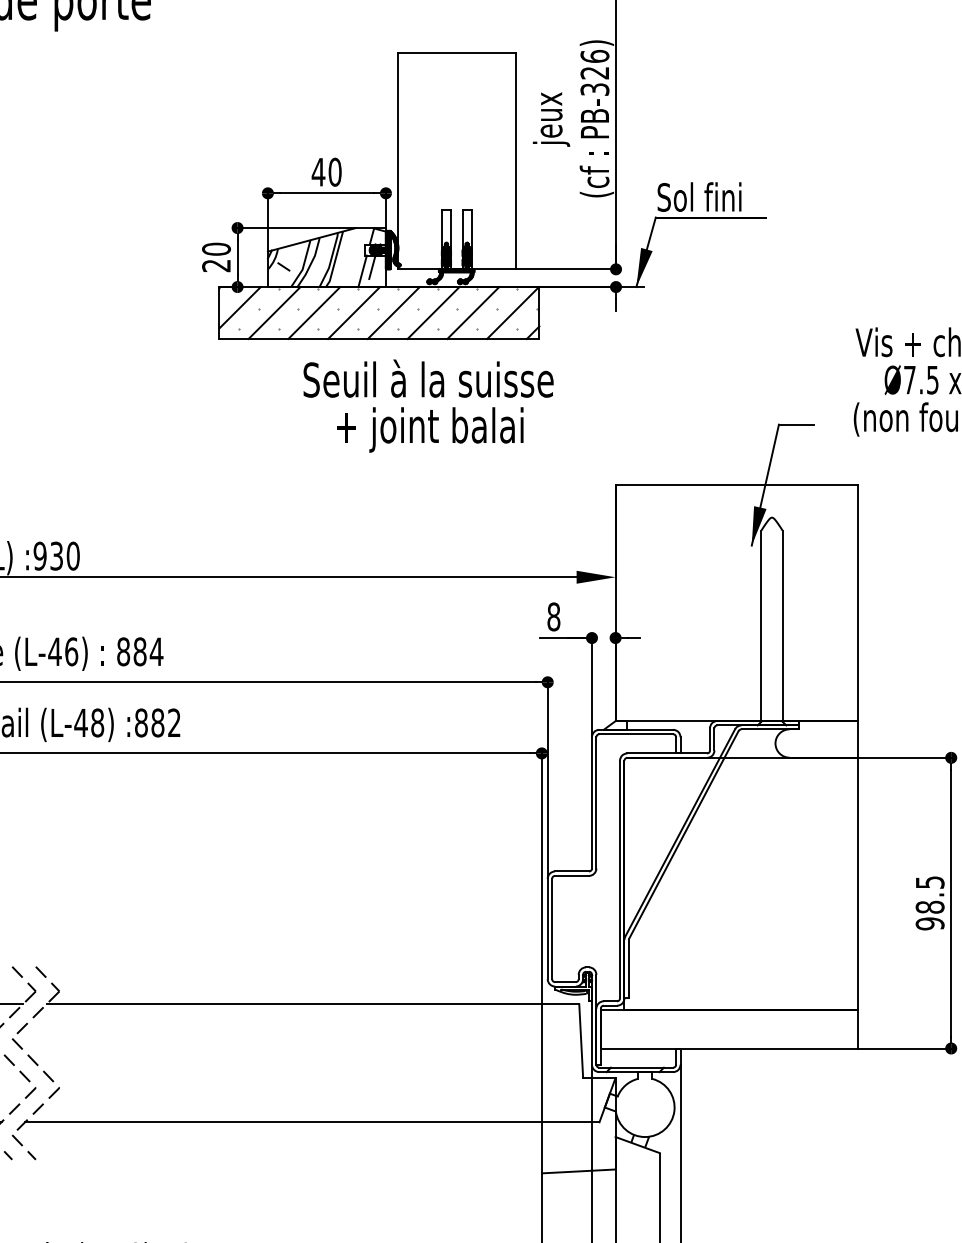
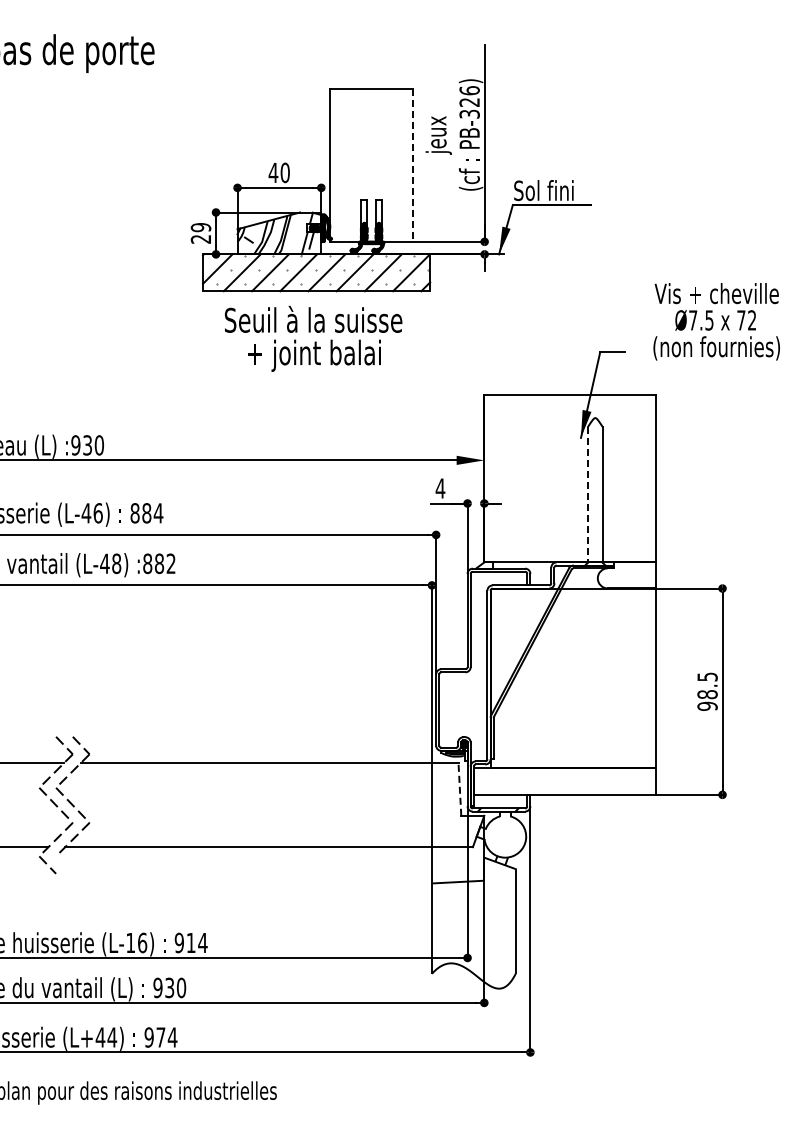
line: (515, 161) -> (413, 165), solid -> dashed
text: (217, 249) -> (201, 227), 20 -> 29
text: (428, 405) -> (313, 338), moved
text: (553, 616) -> (440, 488), 8 -> 4
line: (760, 626) -> (587, 495), solid -> dashed
line: (580, 1040) -> (459, 789), solid -> dashed
line: (24, 1146) -> (64, 864), removed

